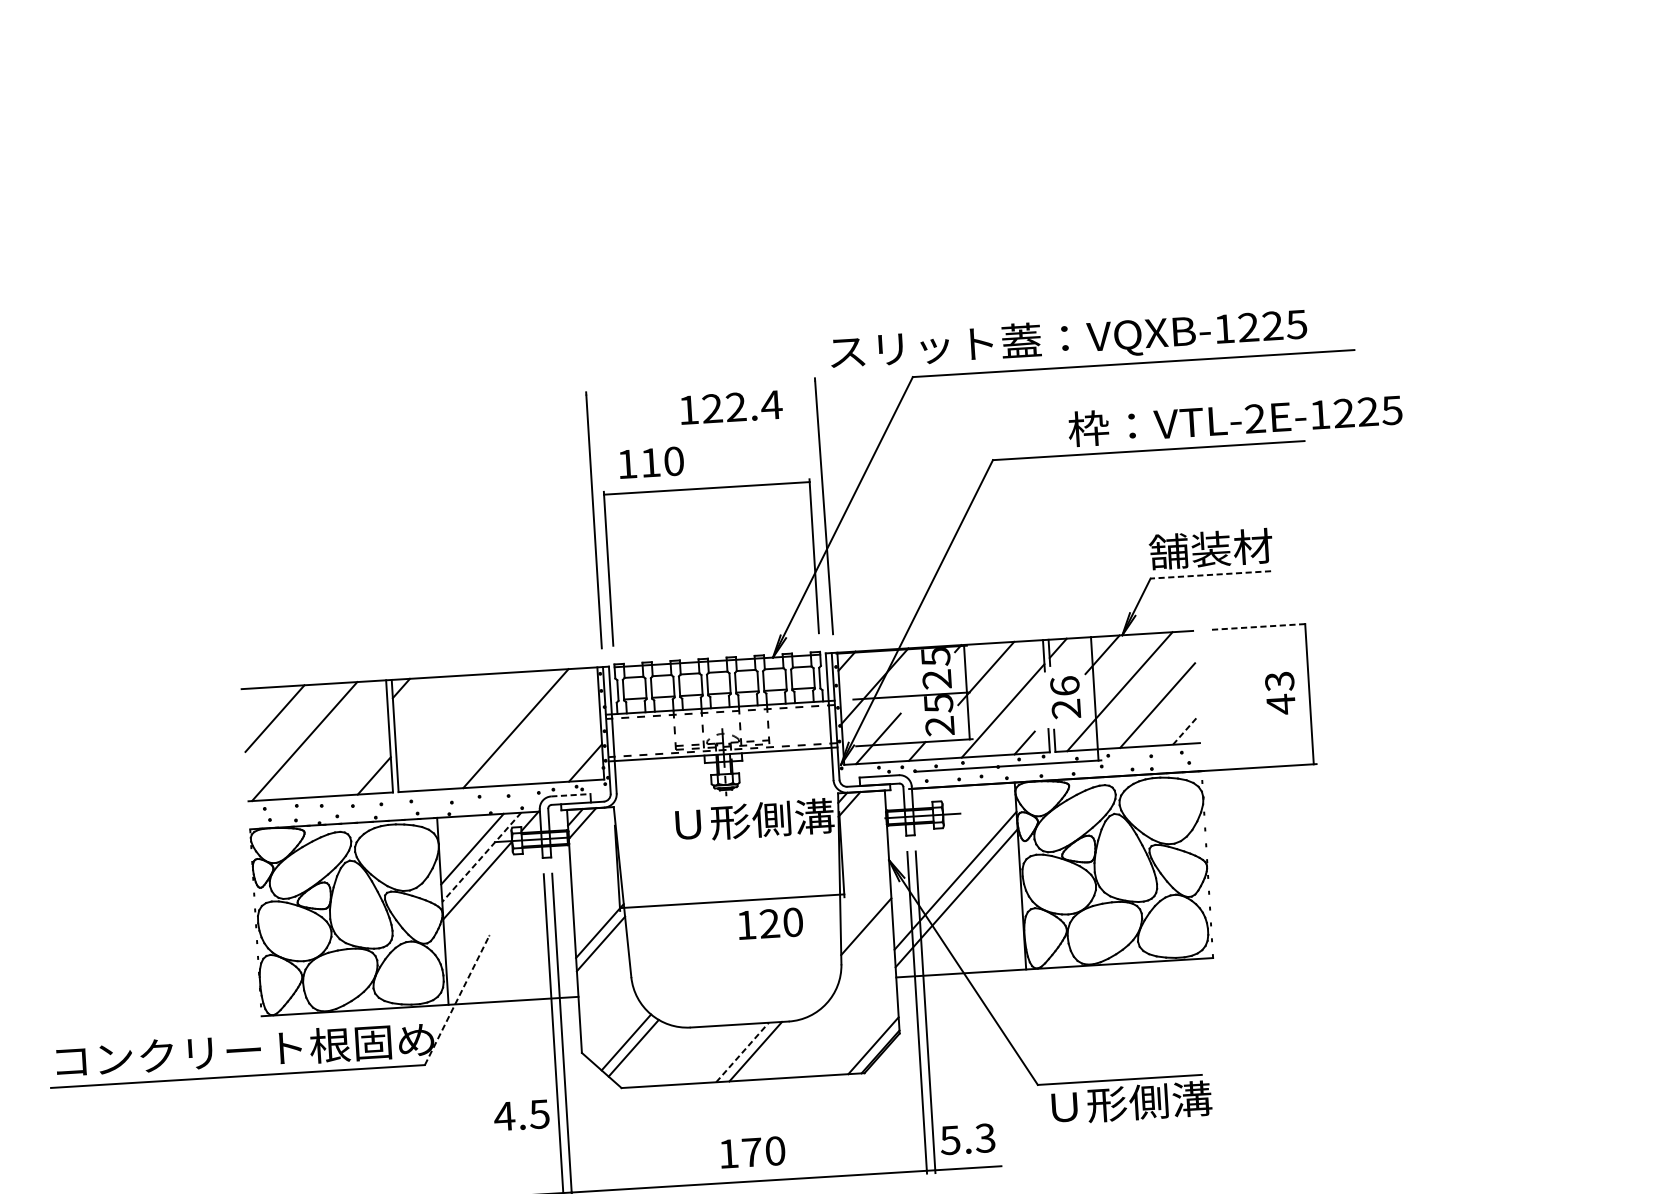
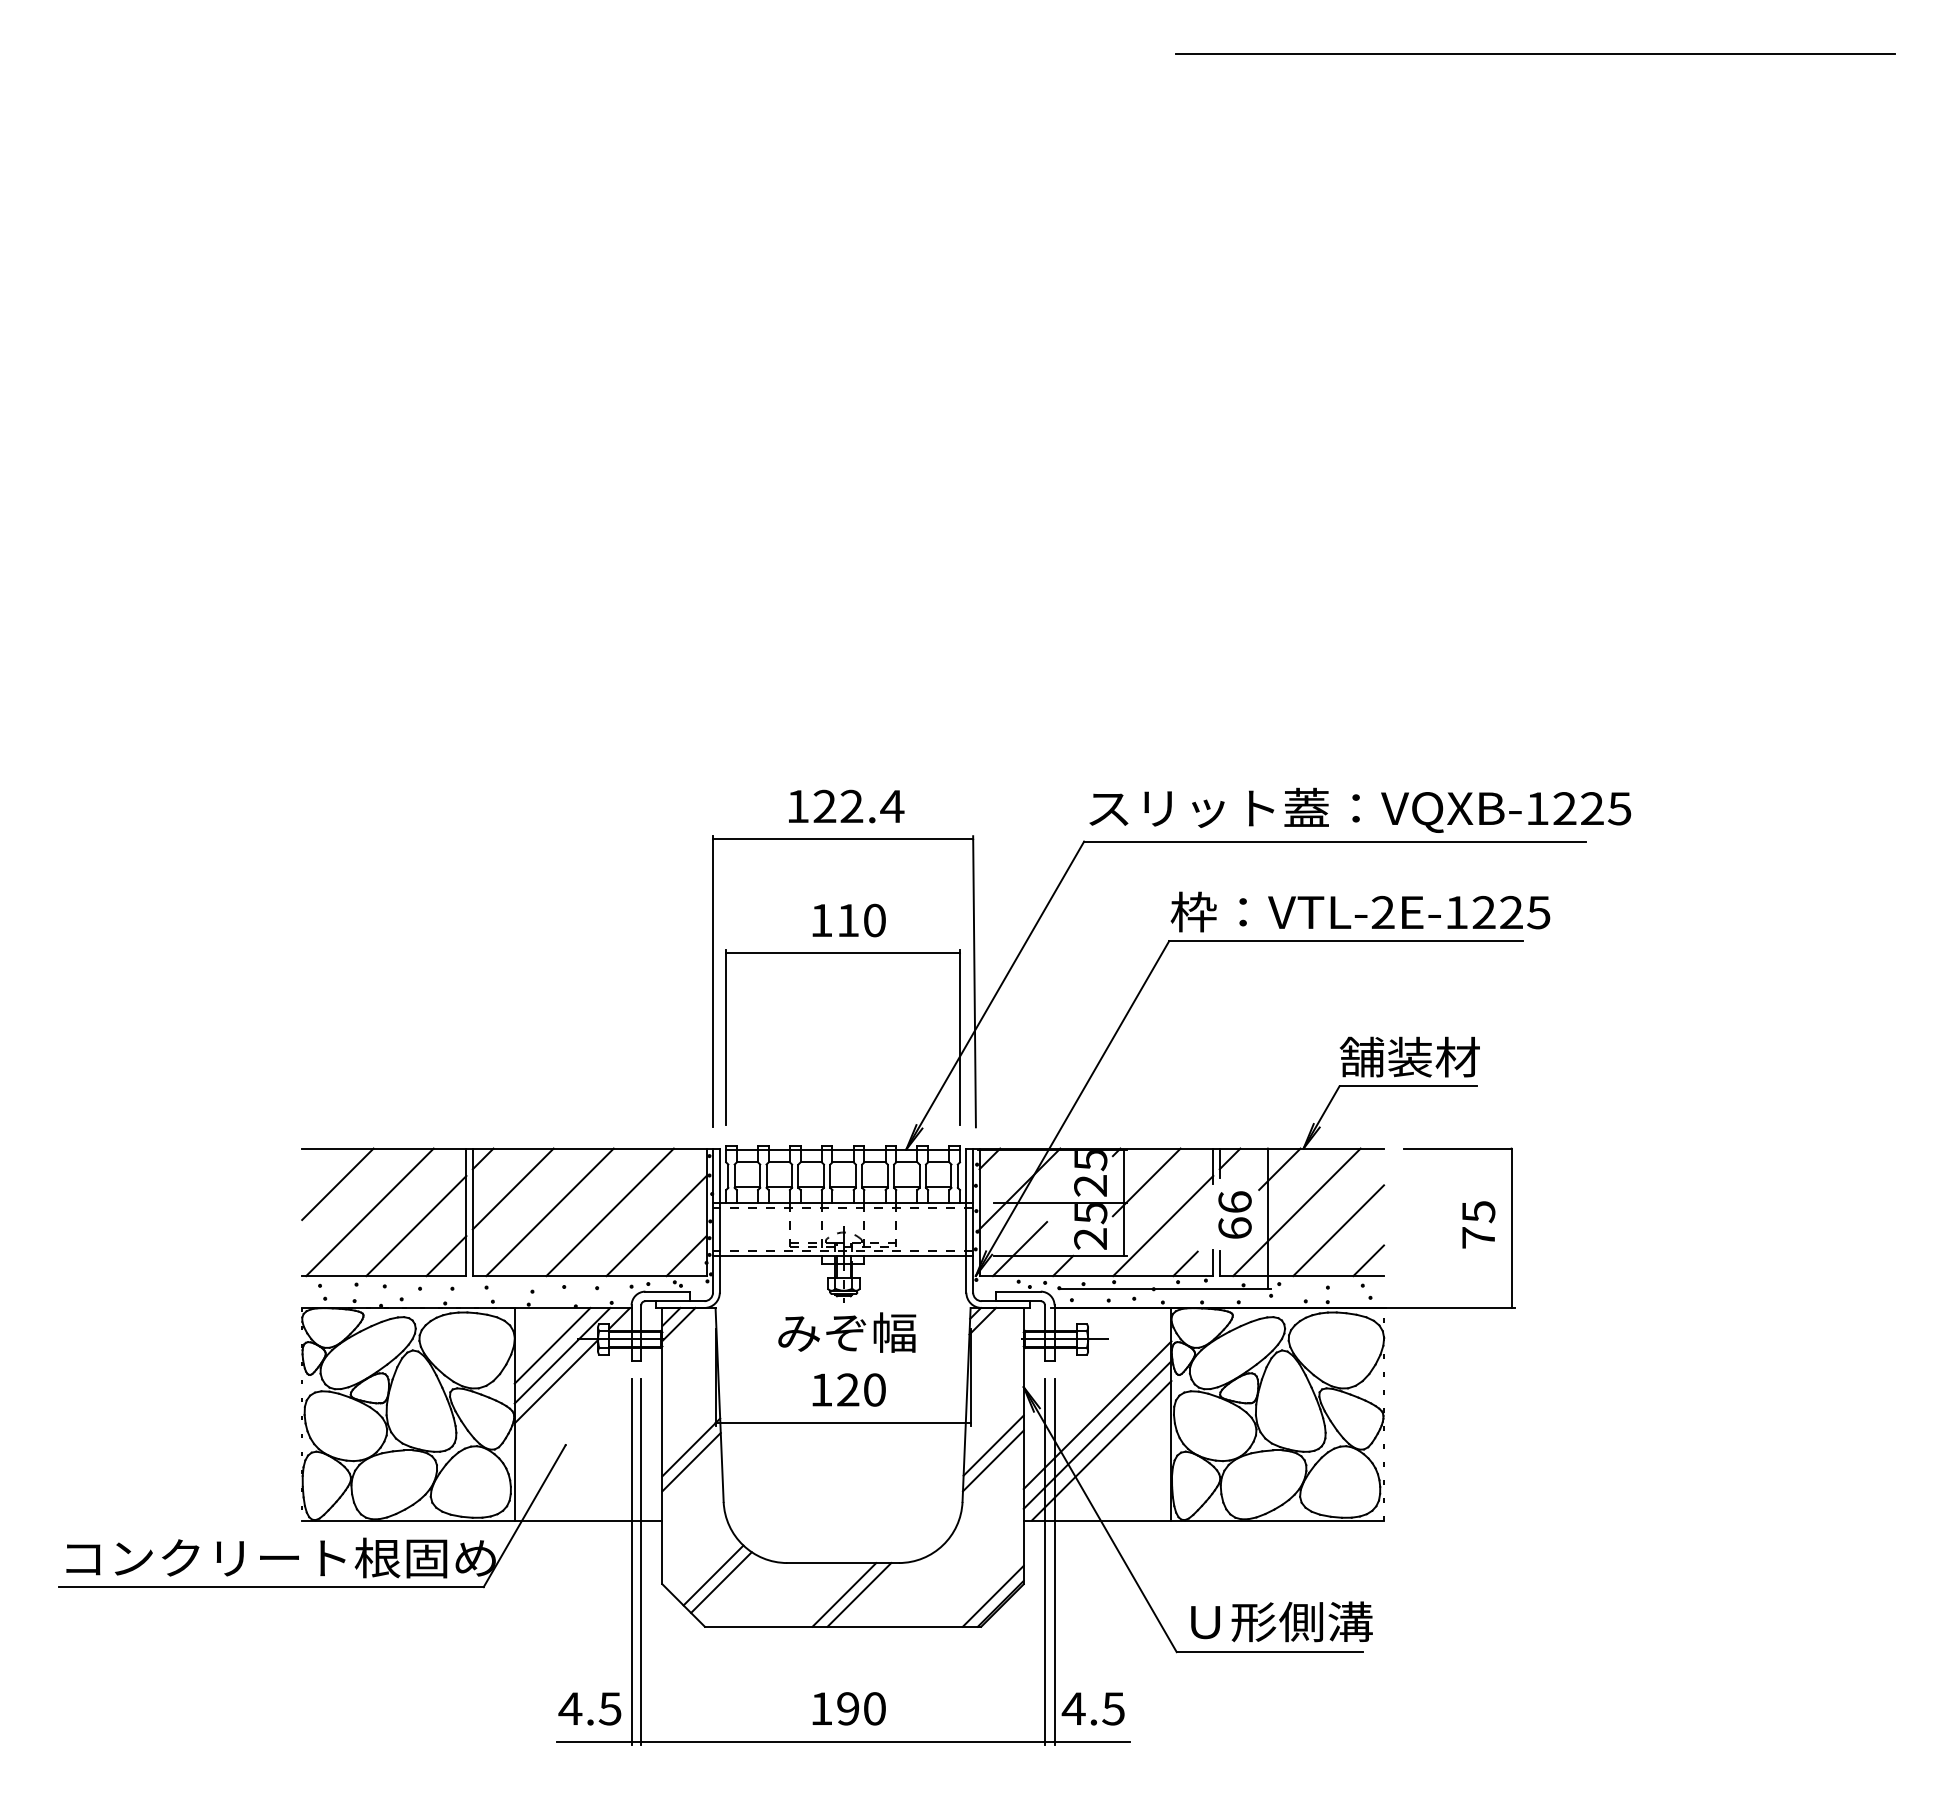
text: (1068, 339) -> (1360, 809), moved
line: (701, 388) -> (843, 839), added
text: (731, 407) -> (846, 806), moved
text: (1235, 419) -> (1360, 911), moved
text: (650, 462) -> (848, 920), moved
line: (1211, 575) -> (1408, 1086), dashed -> solid
line: (1257, 626) -> (1457, 1148), dashed -> solid
text: (1280, 693) -> (1478, 1225), 43 -> 75
text: (1065, 709) -> (1234, 1228), 26 -> 66
line: (428, 712) -> (512, 1188), added
line: (1185, 730) -> (1368, 1260), dashed -> solid
line: (462, 732) -> (549, 1212), added
line: (557, 737) -> (656, 1225), added
line: (346, 750) -> (416, 1225), added
line: (571, 795) -> (668, 1291), dashed -> solid
text: (752, 820) -> (871, 1332), Ｕ形側溝 -> みぞ幅
line: (481, 857) -> (562, 1355), dashed -> solid
line: (960, 911) -> (1101, 1450), added
line: (865, 913) -> (993, 1445), added
text: (770, 923) -> (848, 1389), moved
line: (456, 999) -> (524, 1515), dashed -> solid
line: (742, 1052) -> (844, 1594), dashed -> solid
text: (1131, 1102) -> (1281, 1621), moved
text: (521, 1115) -> (589, 1708), moved
text: (966, 1139) -> (1092, 1708), 5.3 -> 4.5
text: (752, 1152) -> (848, 1708), 170 -> 190

